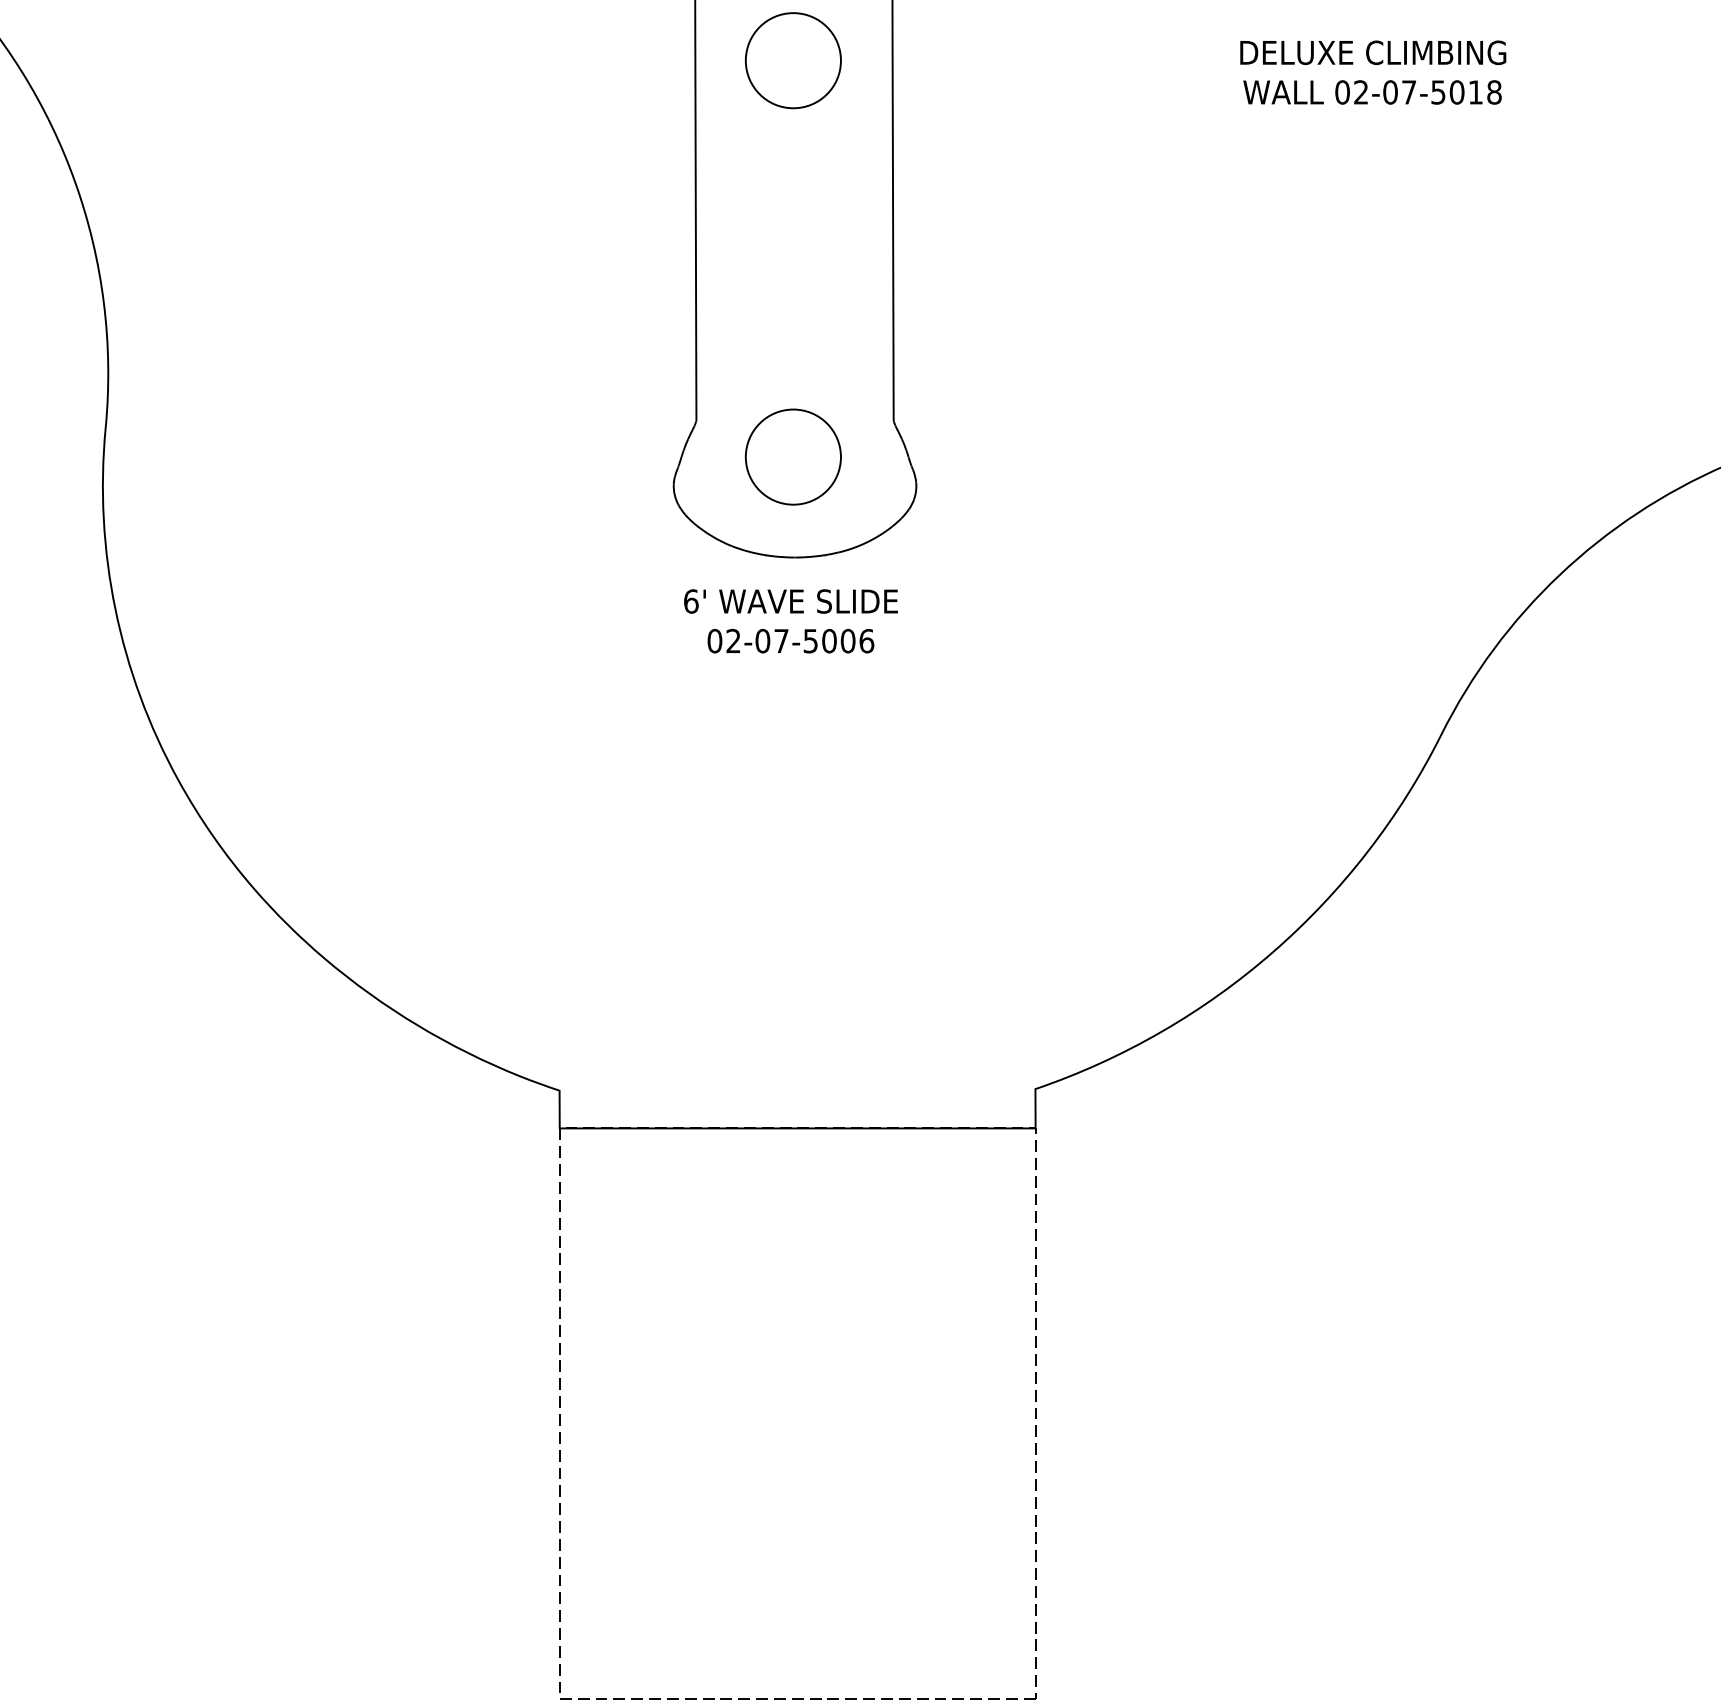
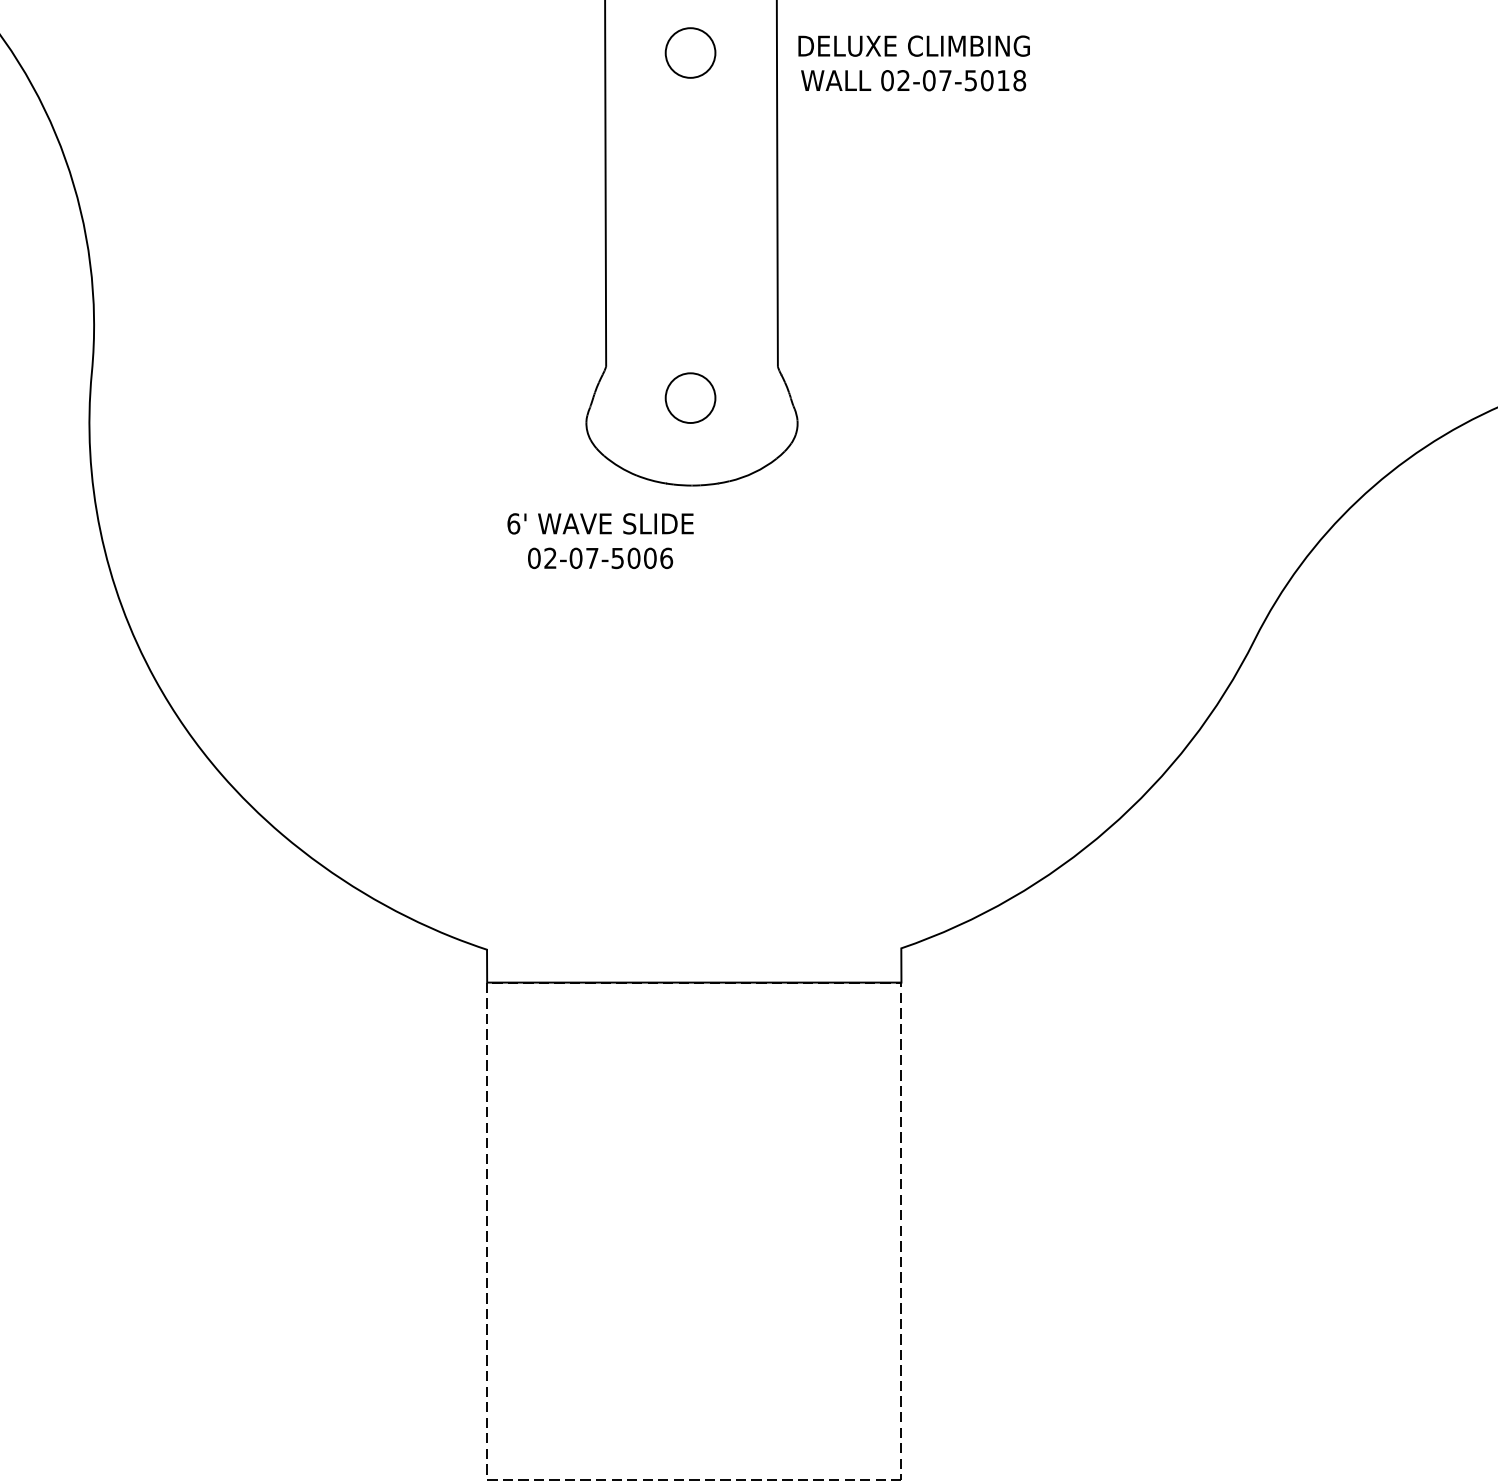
circle: (792, 60) -> (689, 52), size x0.6
text: (1373, 72) -> (914, 63), moved
circle: (792, 456) -> (689, 397), size x0.6
text: (790, 621) -> (600, 541), moved

